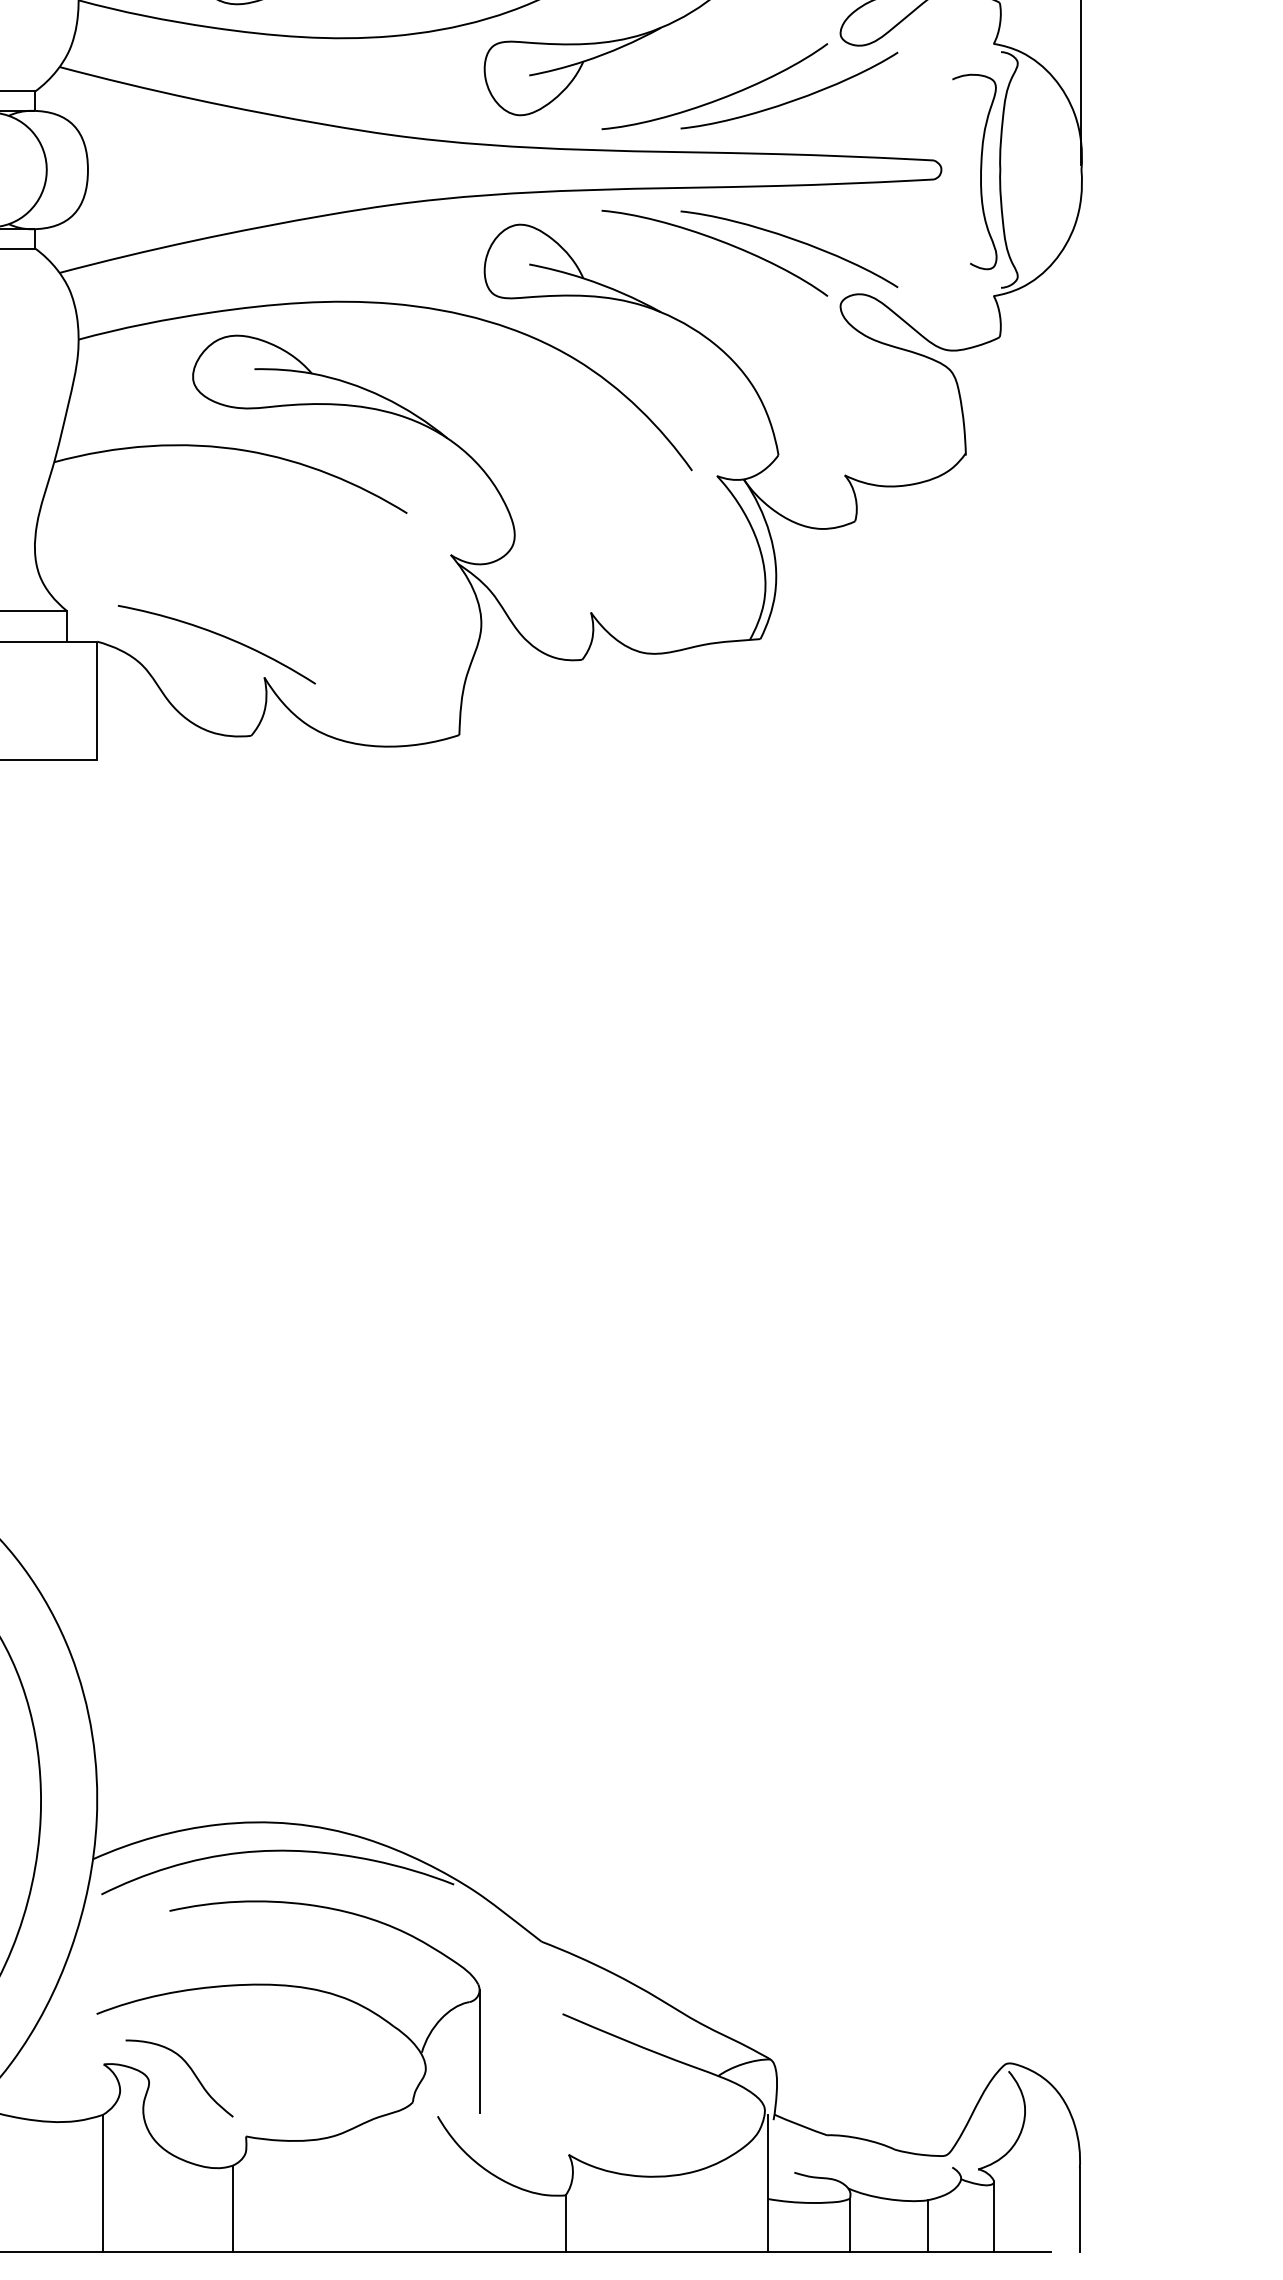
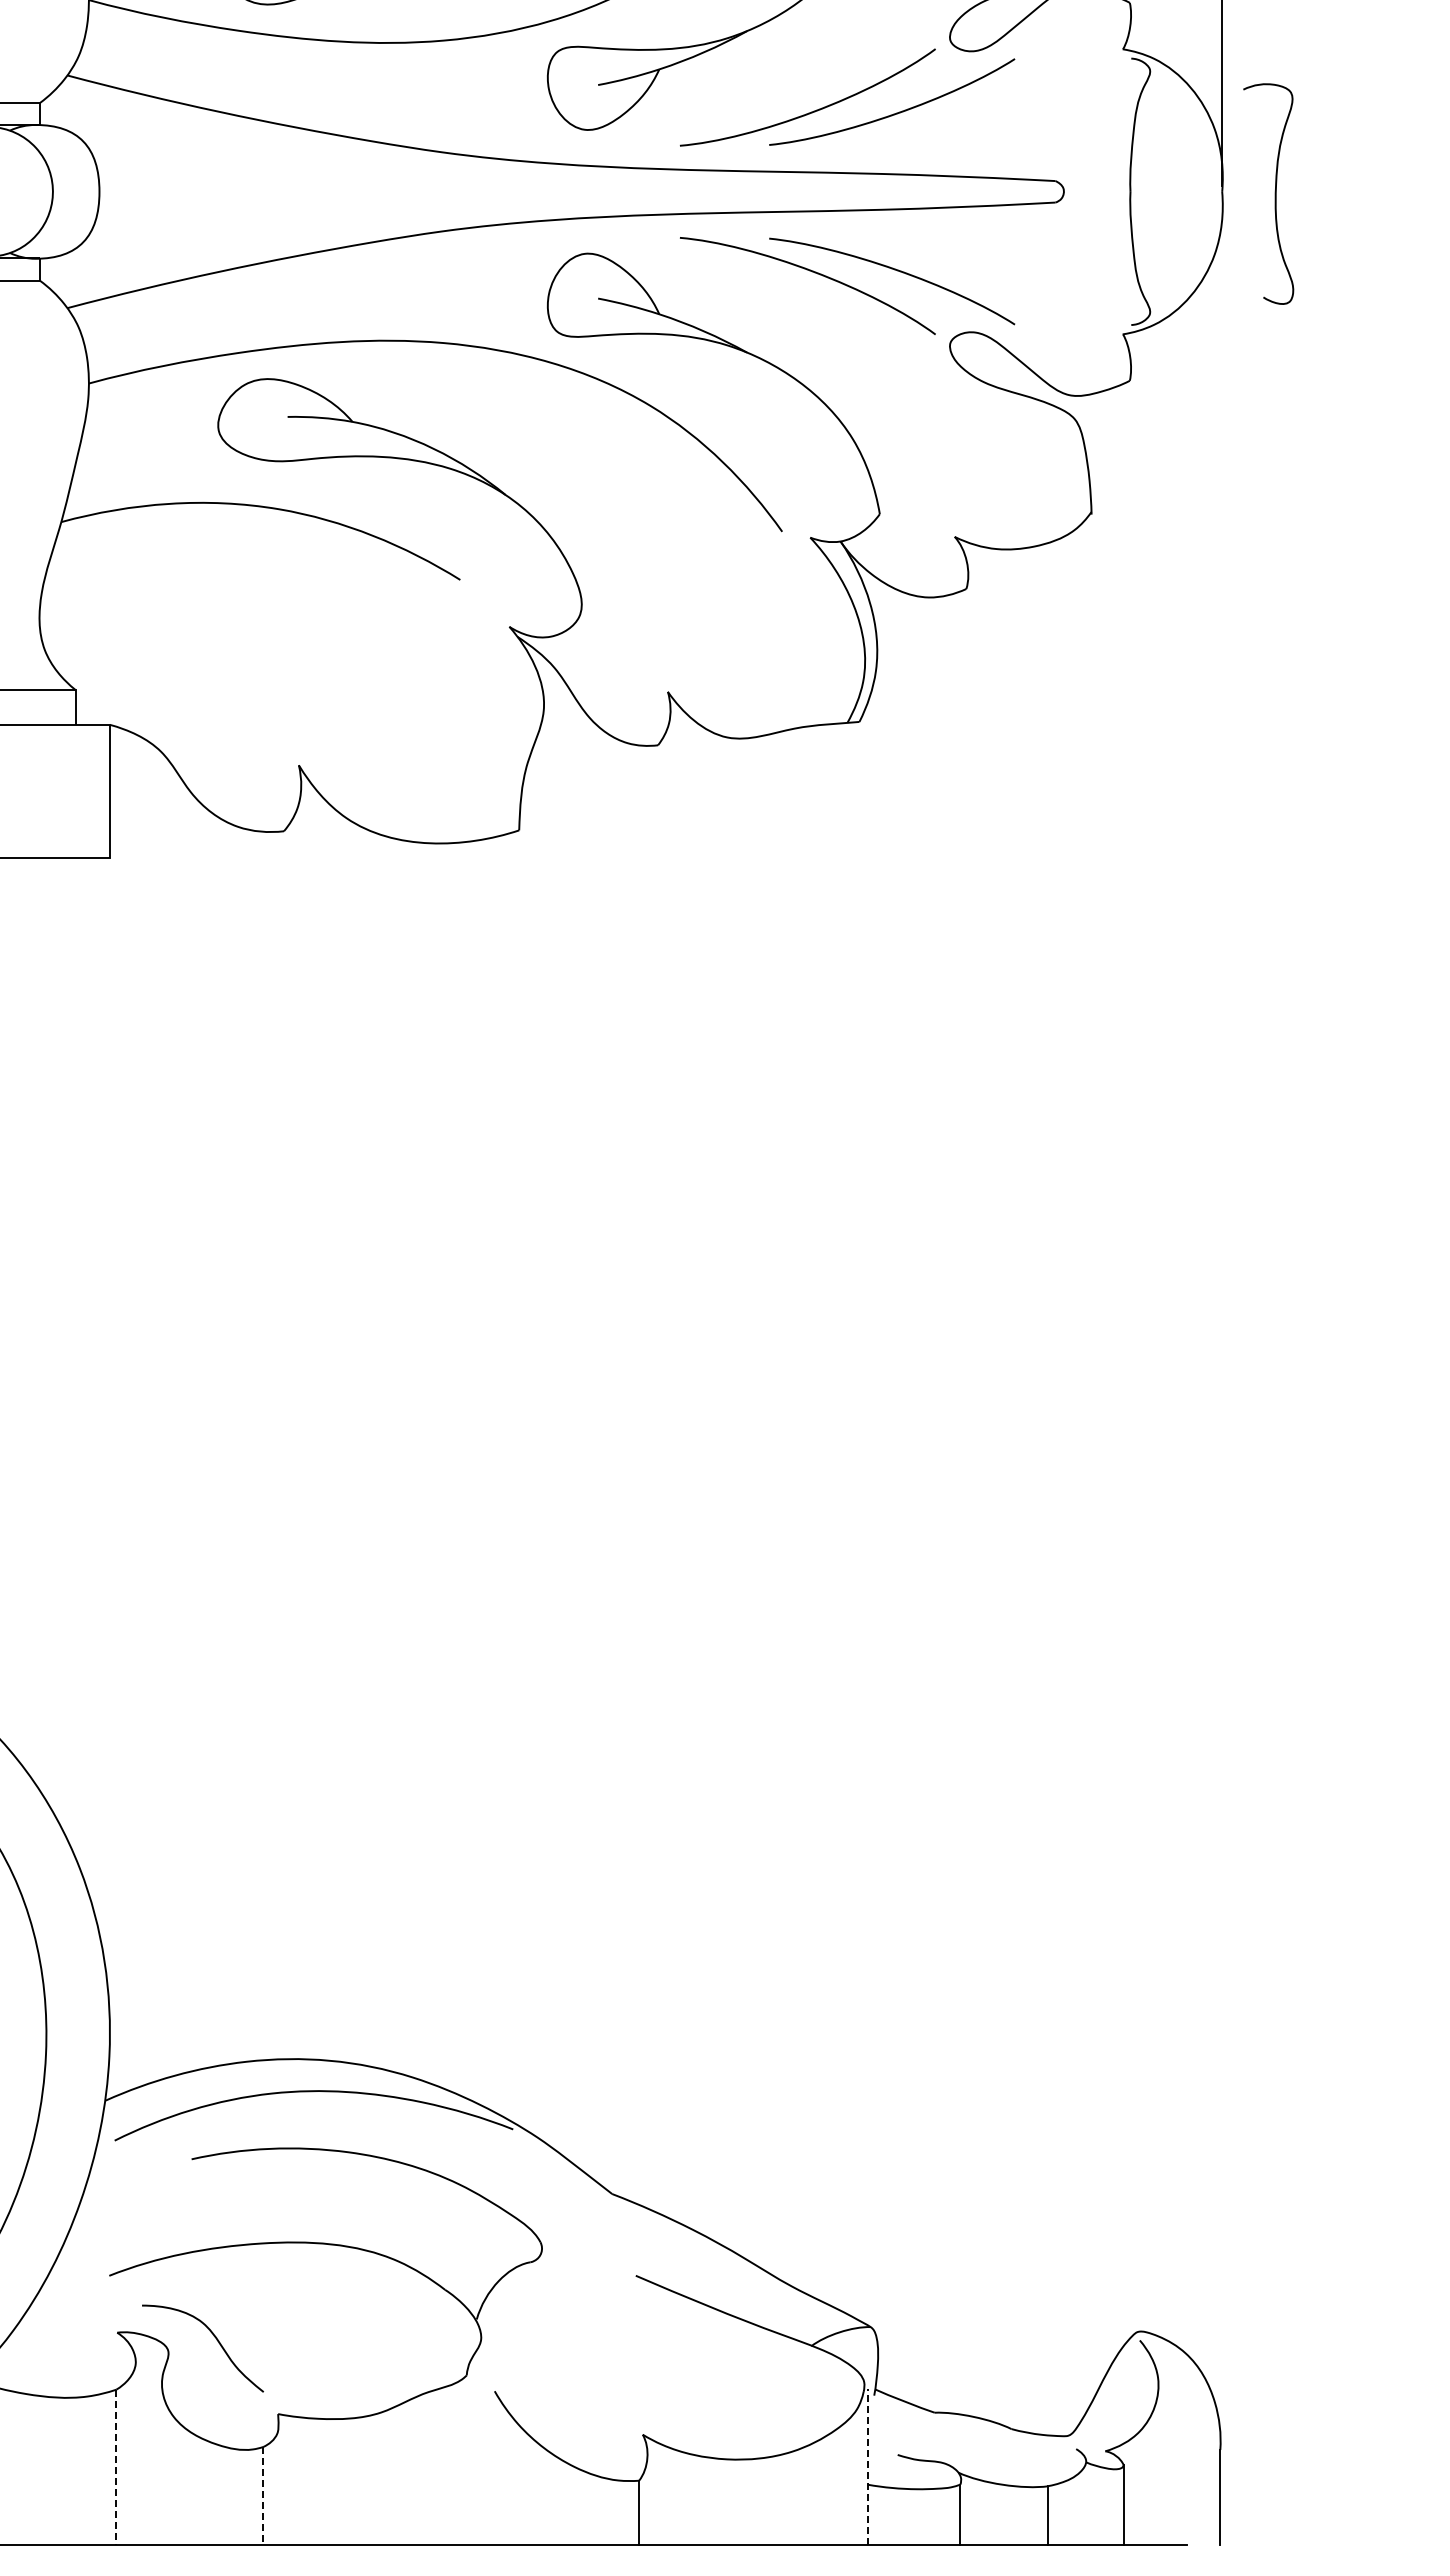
curve: (979, 171) -> (1274, 193), moved
curve: (219, 636) -> (248, 718), removed
line: (480, 2051) -> (542, 2317), removed
line: (767, 2182) -> (867, 2466), solid -> dashed
line: (103, 2183) -> (116, 2467), solid -> dashed
line: (233, 2208) -> (263, 2495), solid -> dashed

